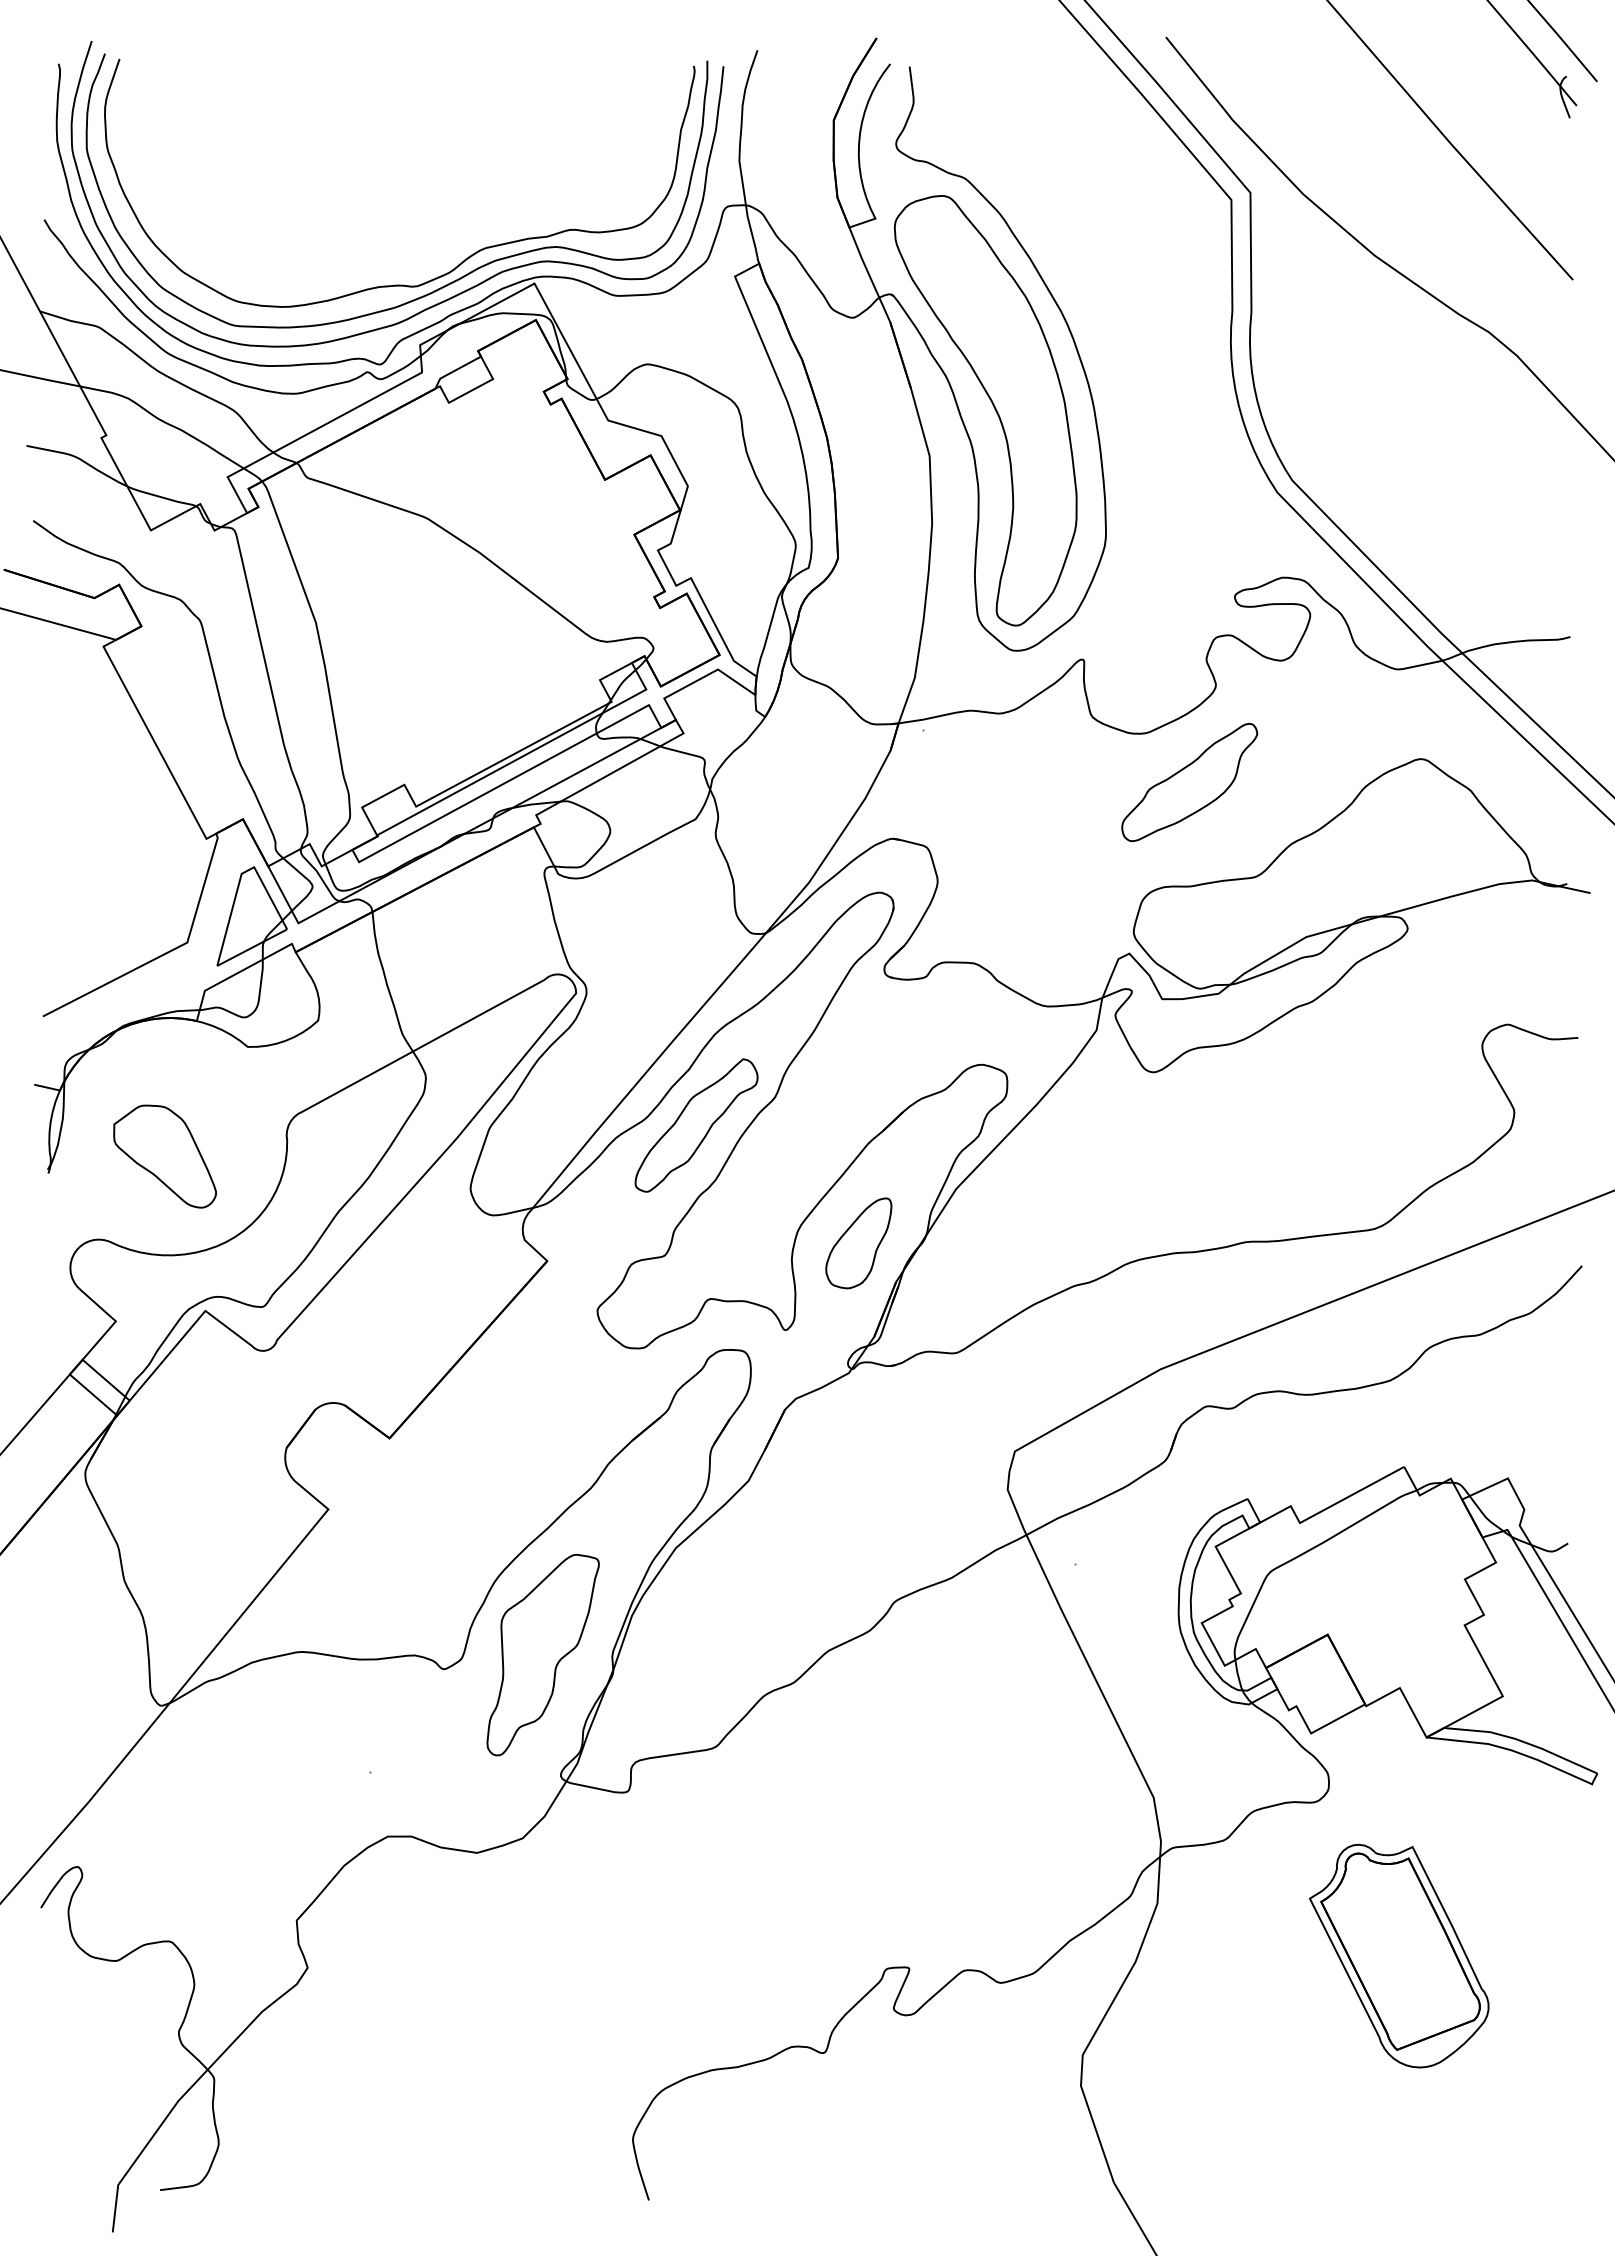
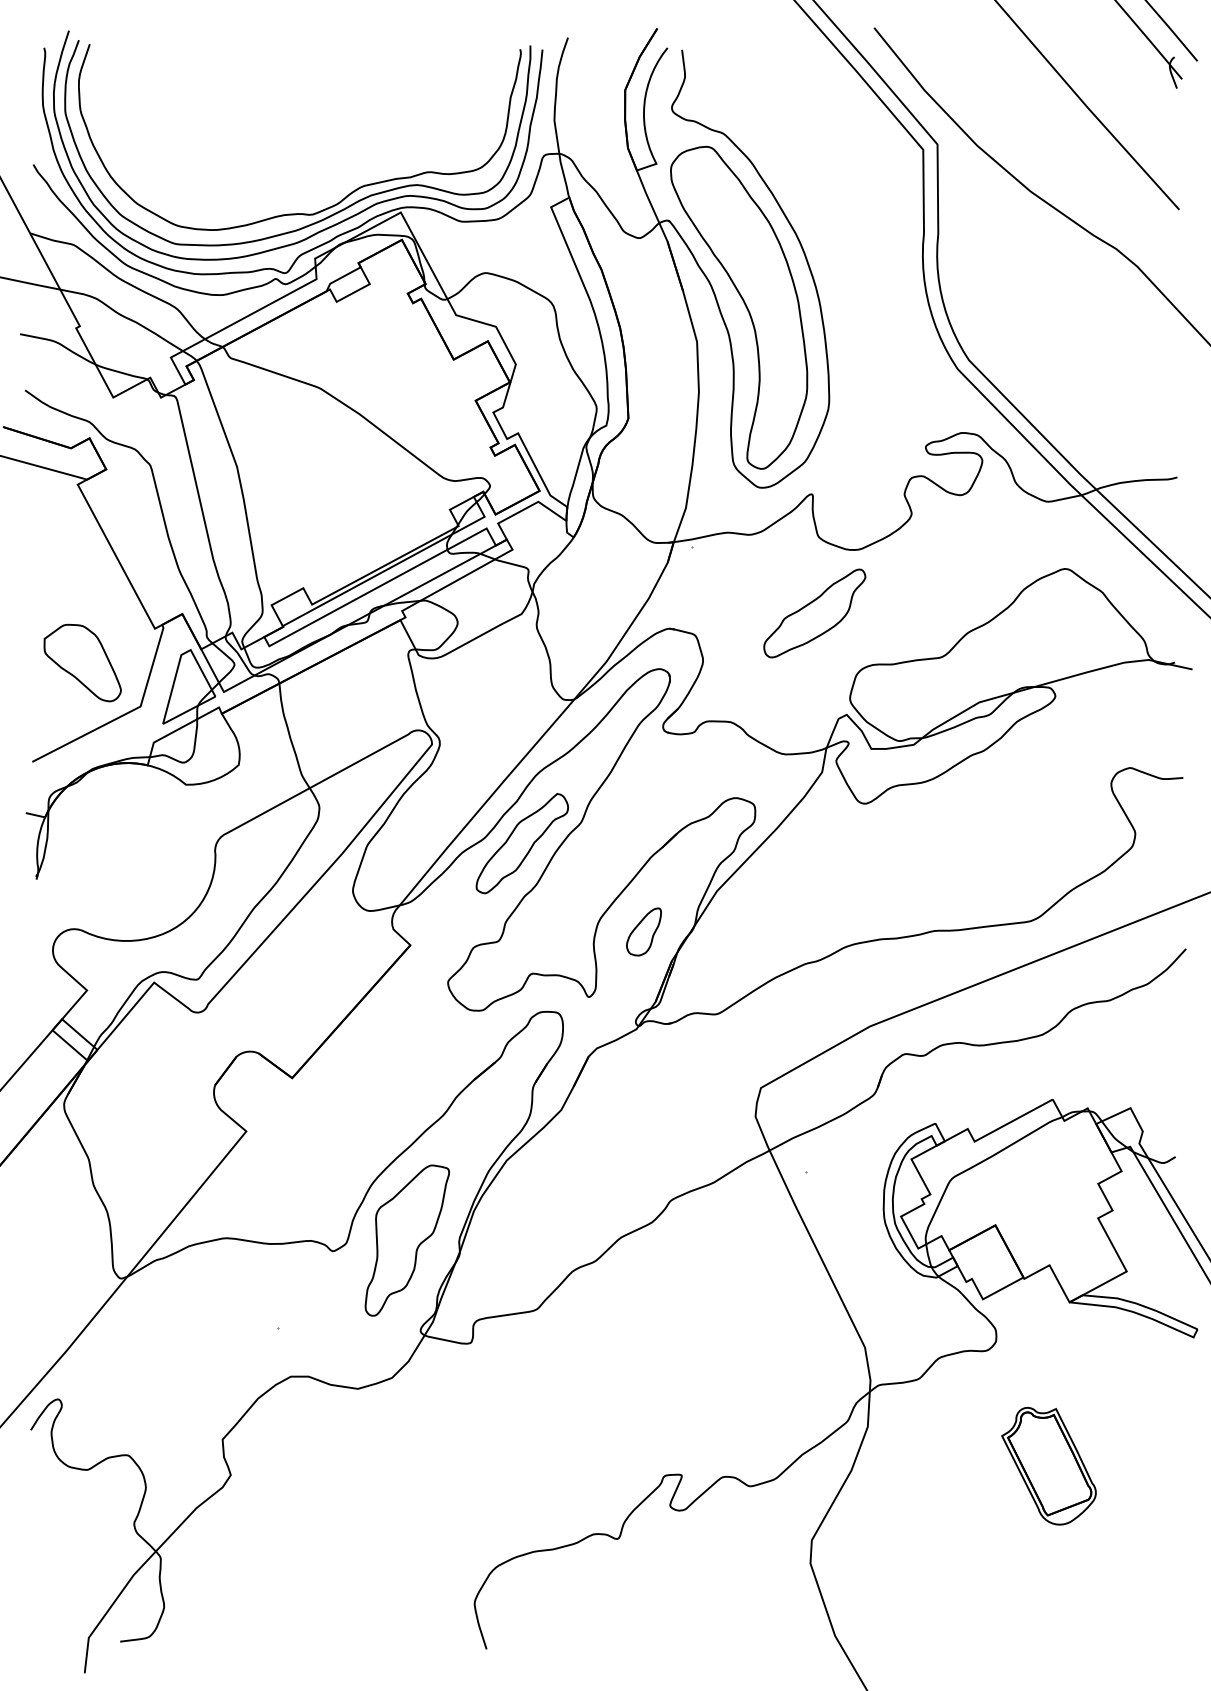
part: (1189, 782) -> (814, 613), moved
part: (164, 1156) -> (82, 662), moved
part: (858, 1243) -> (643, 932), size x0.7
part: (1398, 1955) -> (1048, 1465), size x0.7

